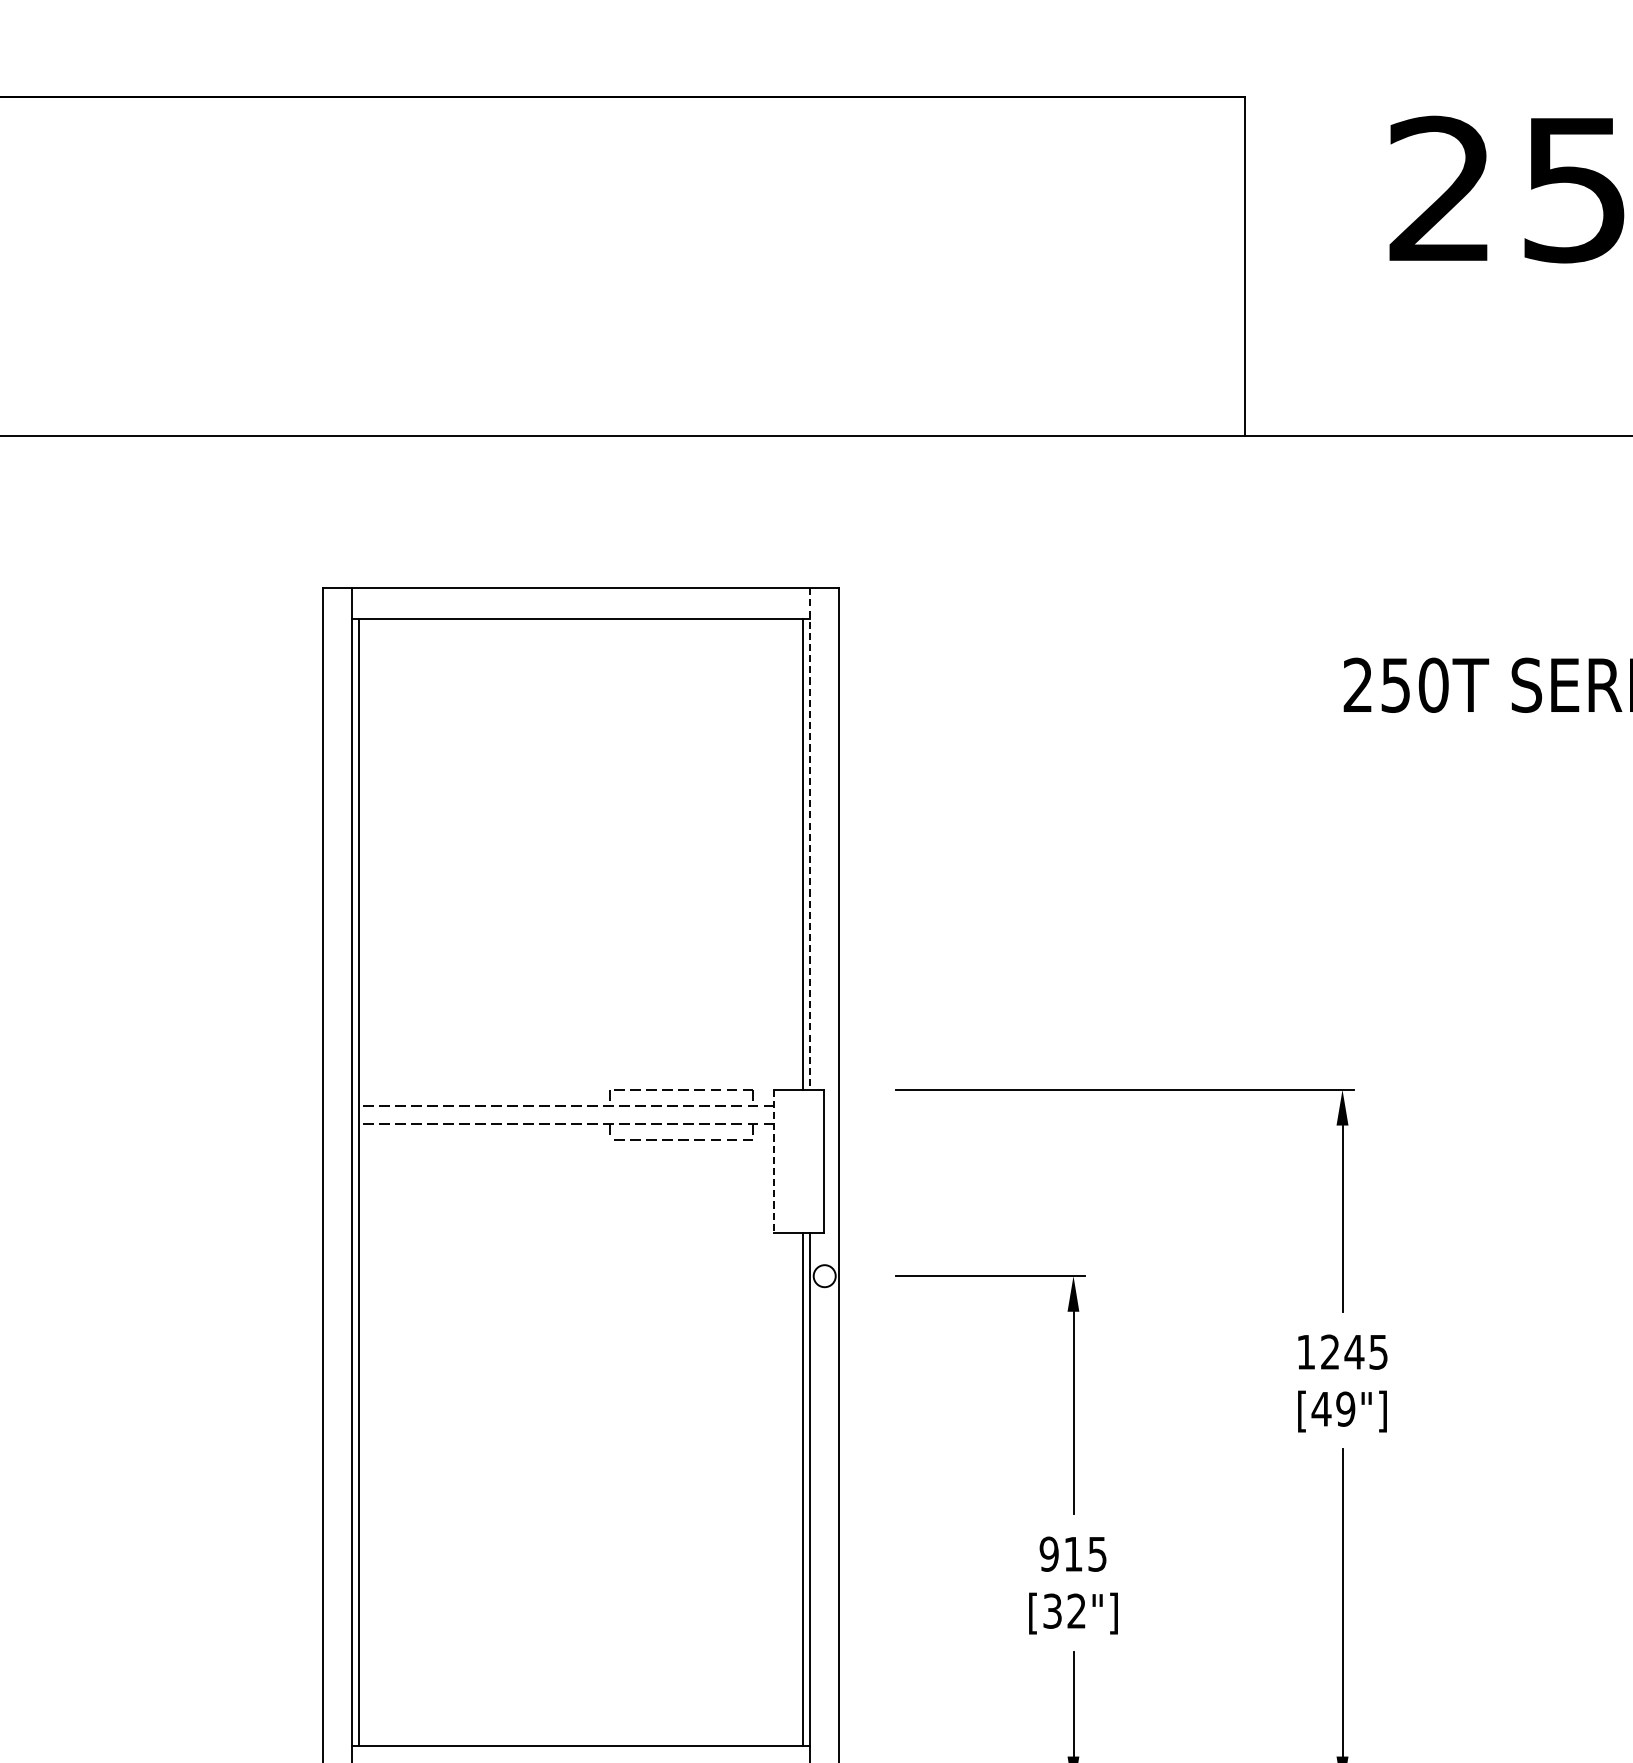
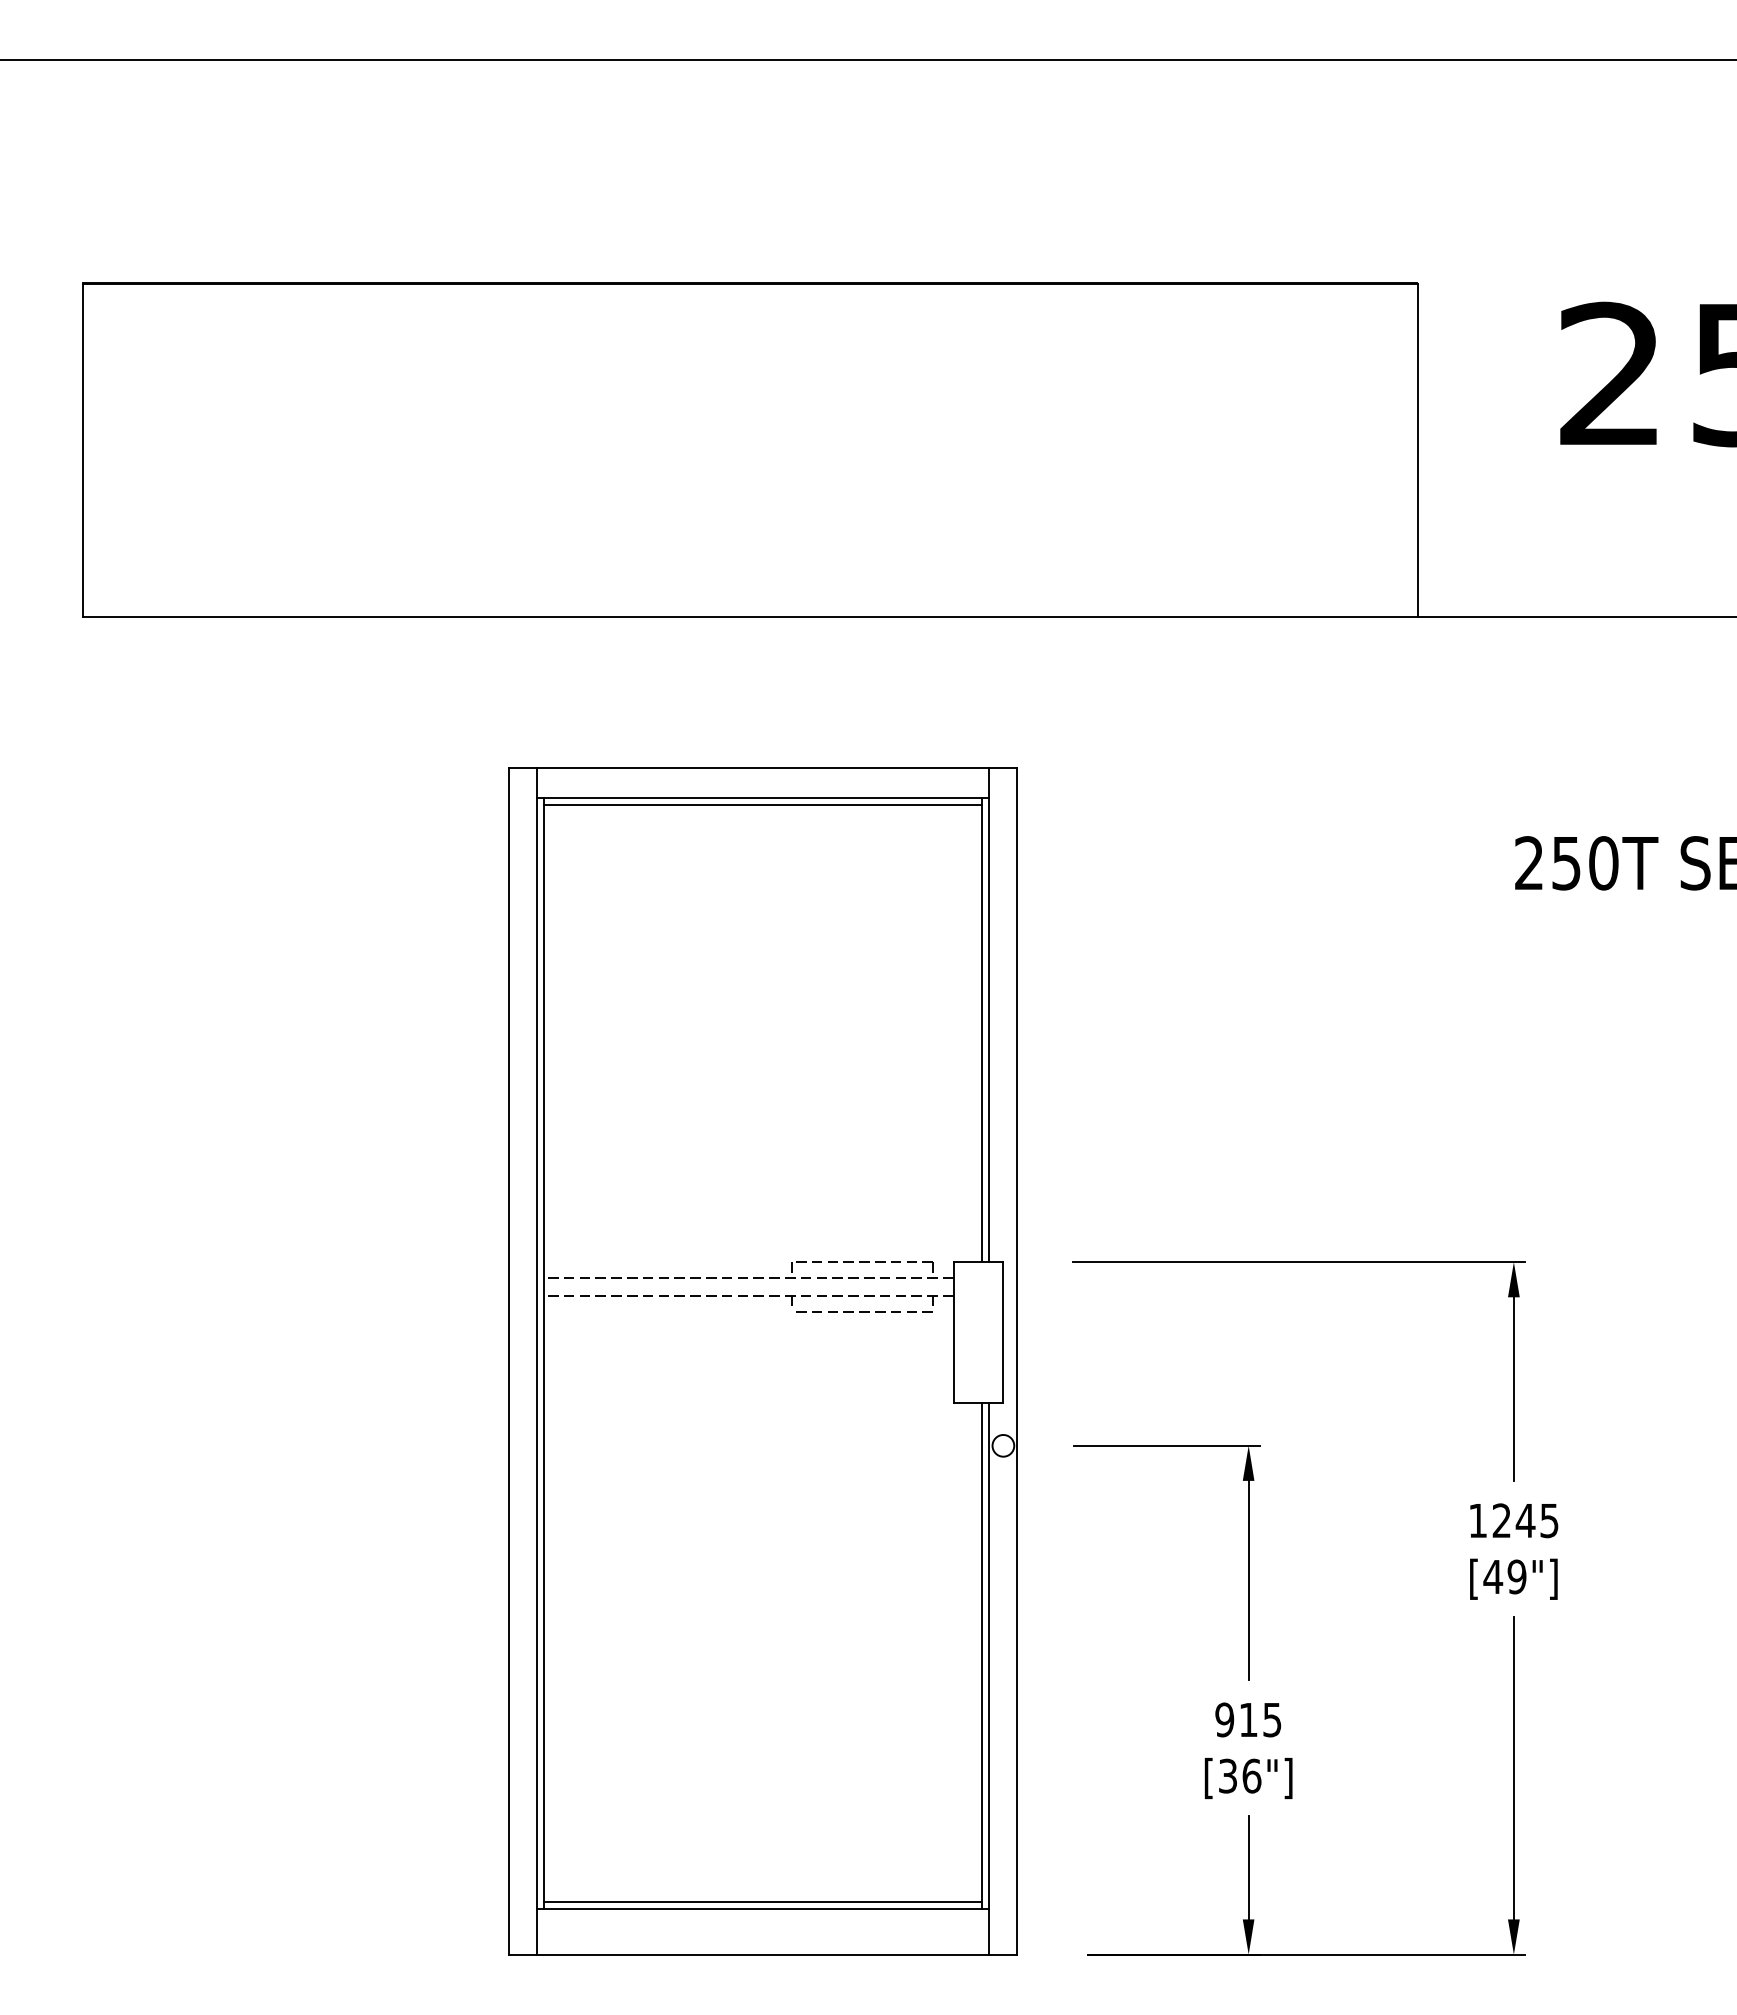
line: (581, 625) -> (763, 804), added
line: (810, 839) -> (989, 1015), dashed -> solid
line: (774, 1161) -> (953, 1332), dashed -> solid
text: (1076, 1610) -> (1251, 1775), [32"] -> [36"]
line: (581, 1739) -> (763, 1902), added

